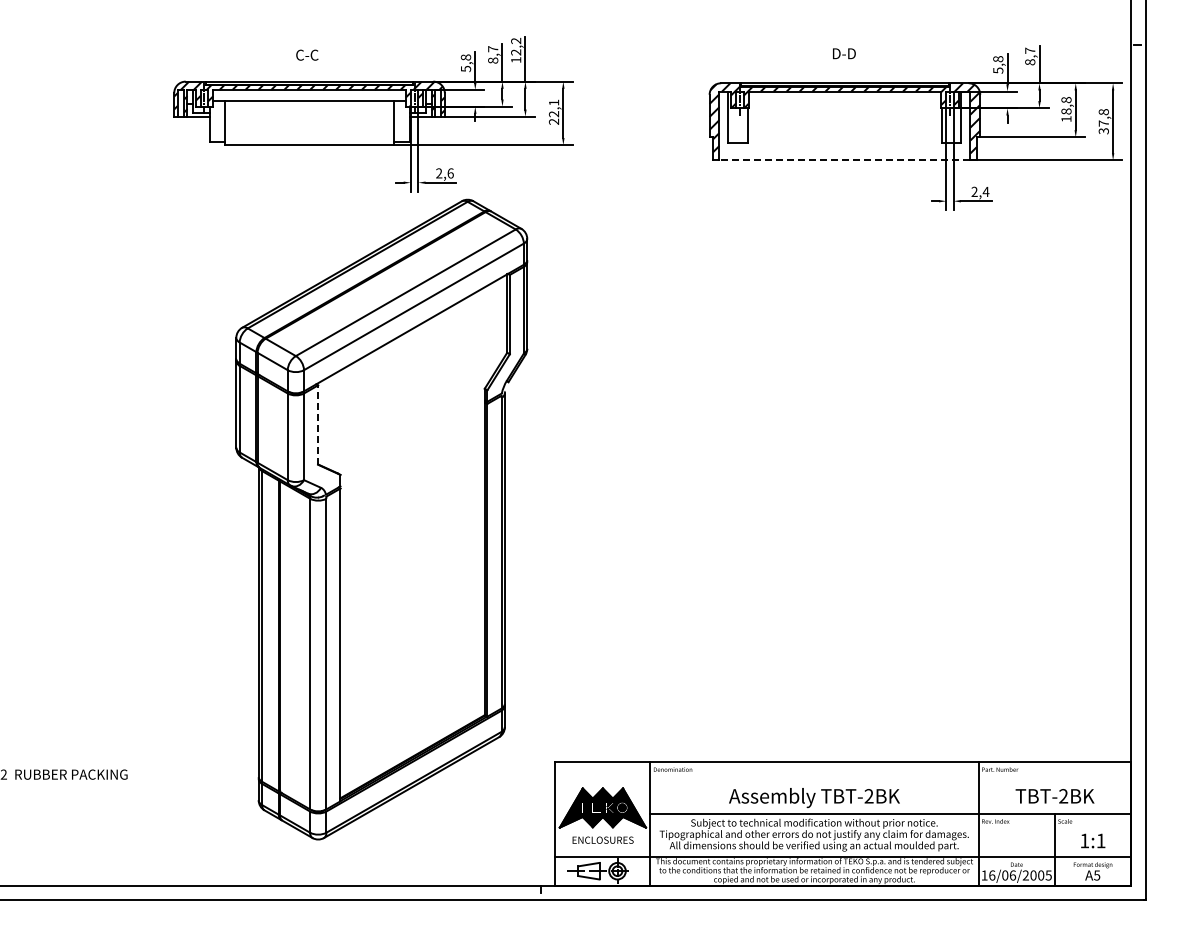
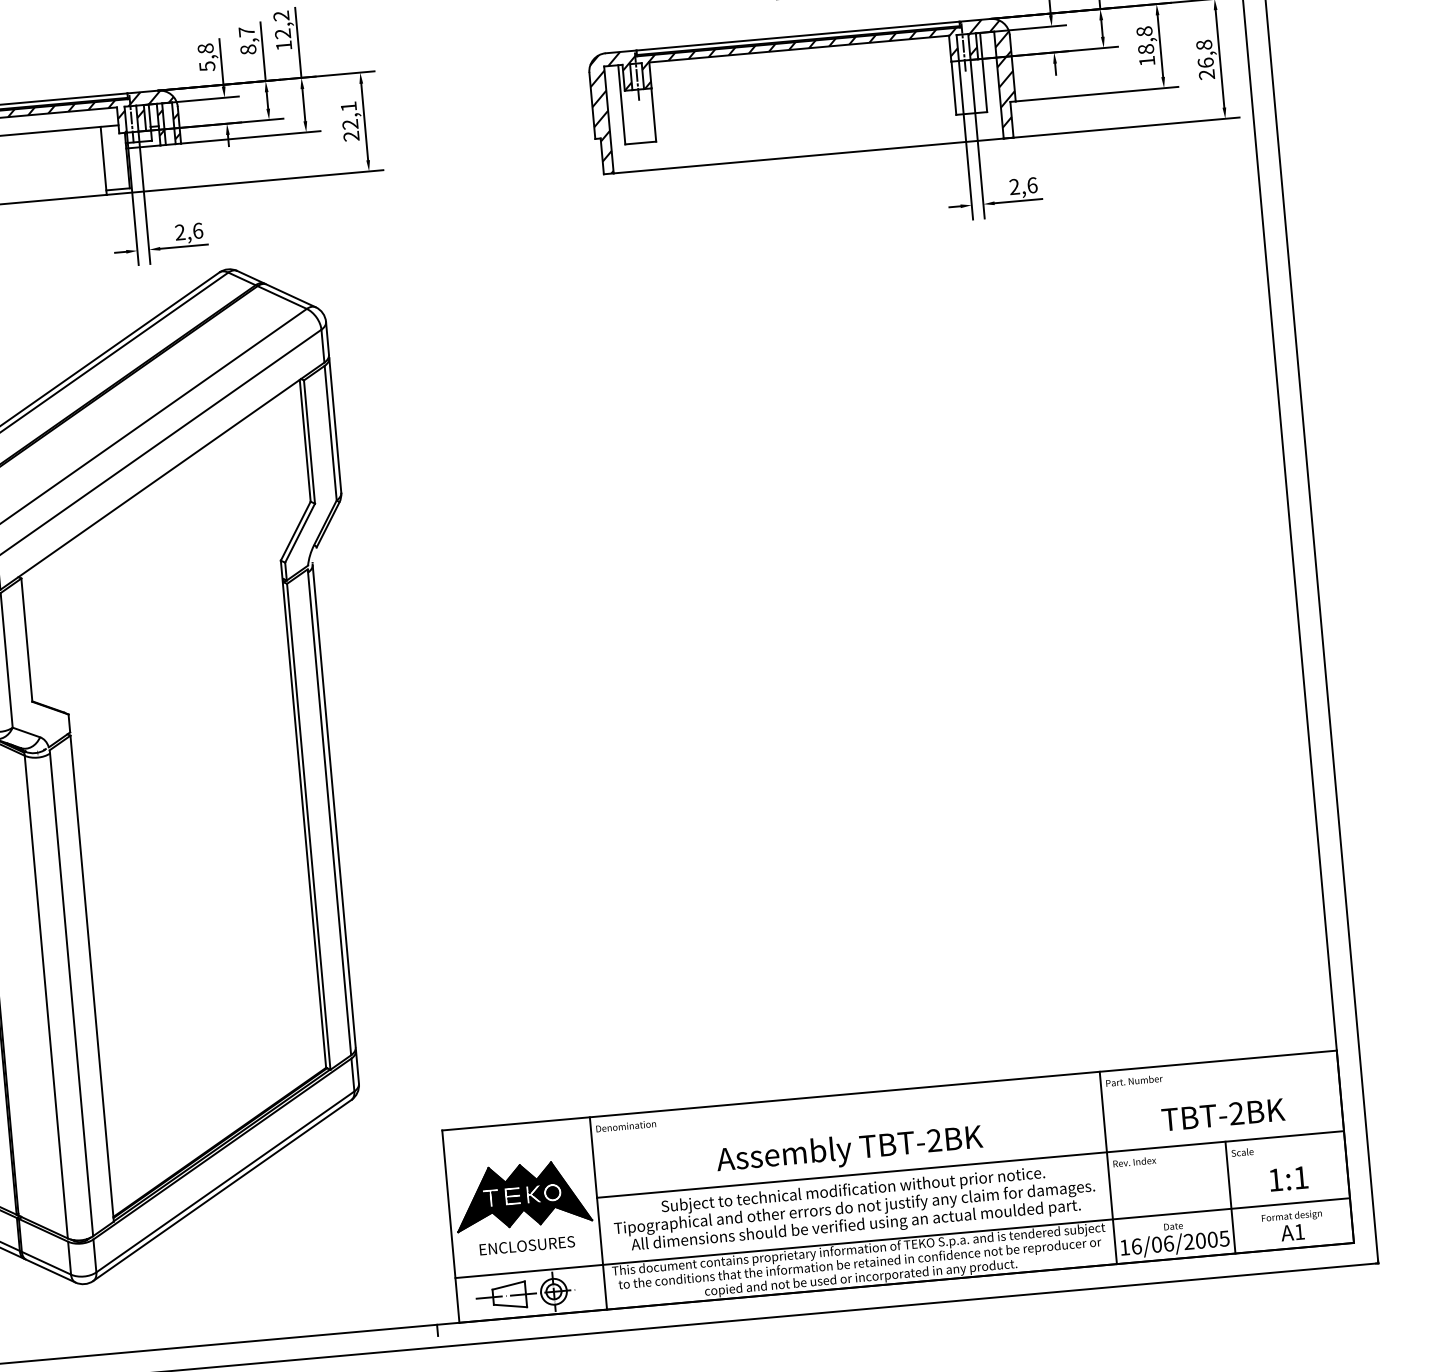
text: (1103, 127) -> (1205, 68), 37,8 -> 26,8
line: (844, 160) -> (808, 156), dashed -> solid
text: (985, 191) -> (1031, 184), 2,4 -> 2,6
line: (318, 425) -> (27, 640), dashed -> solid
text: (1097, 875) -> (1300, 1231), A5 -> A1

